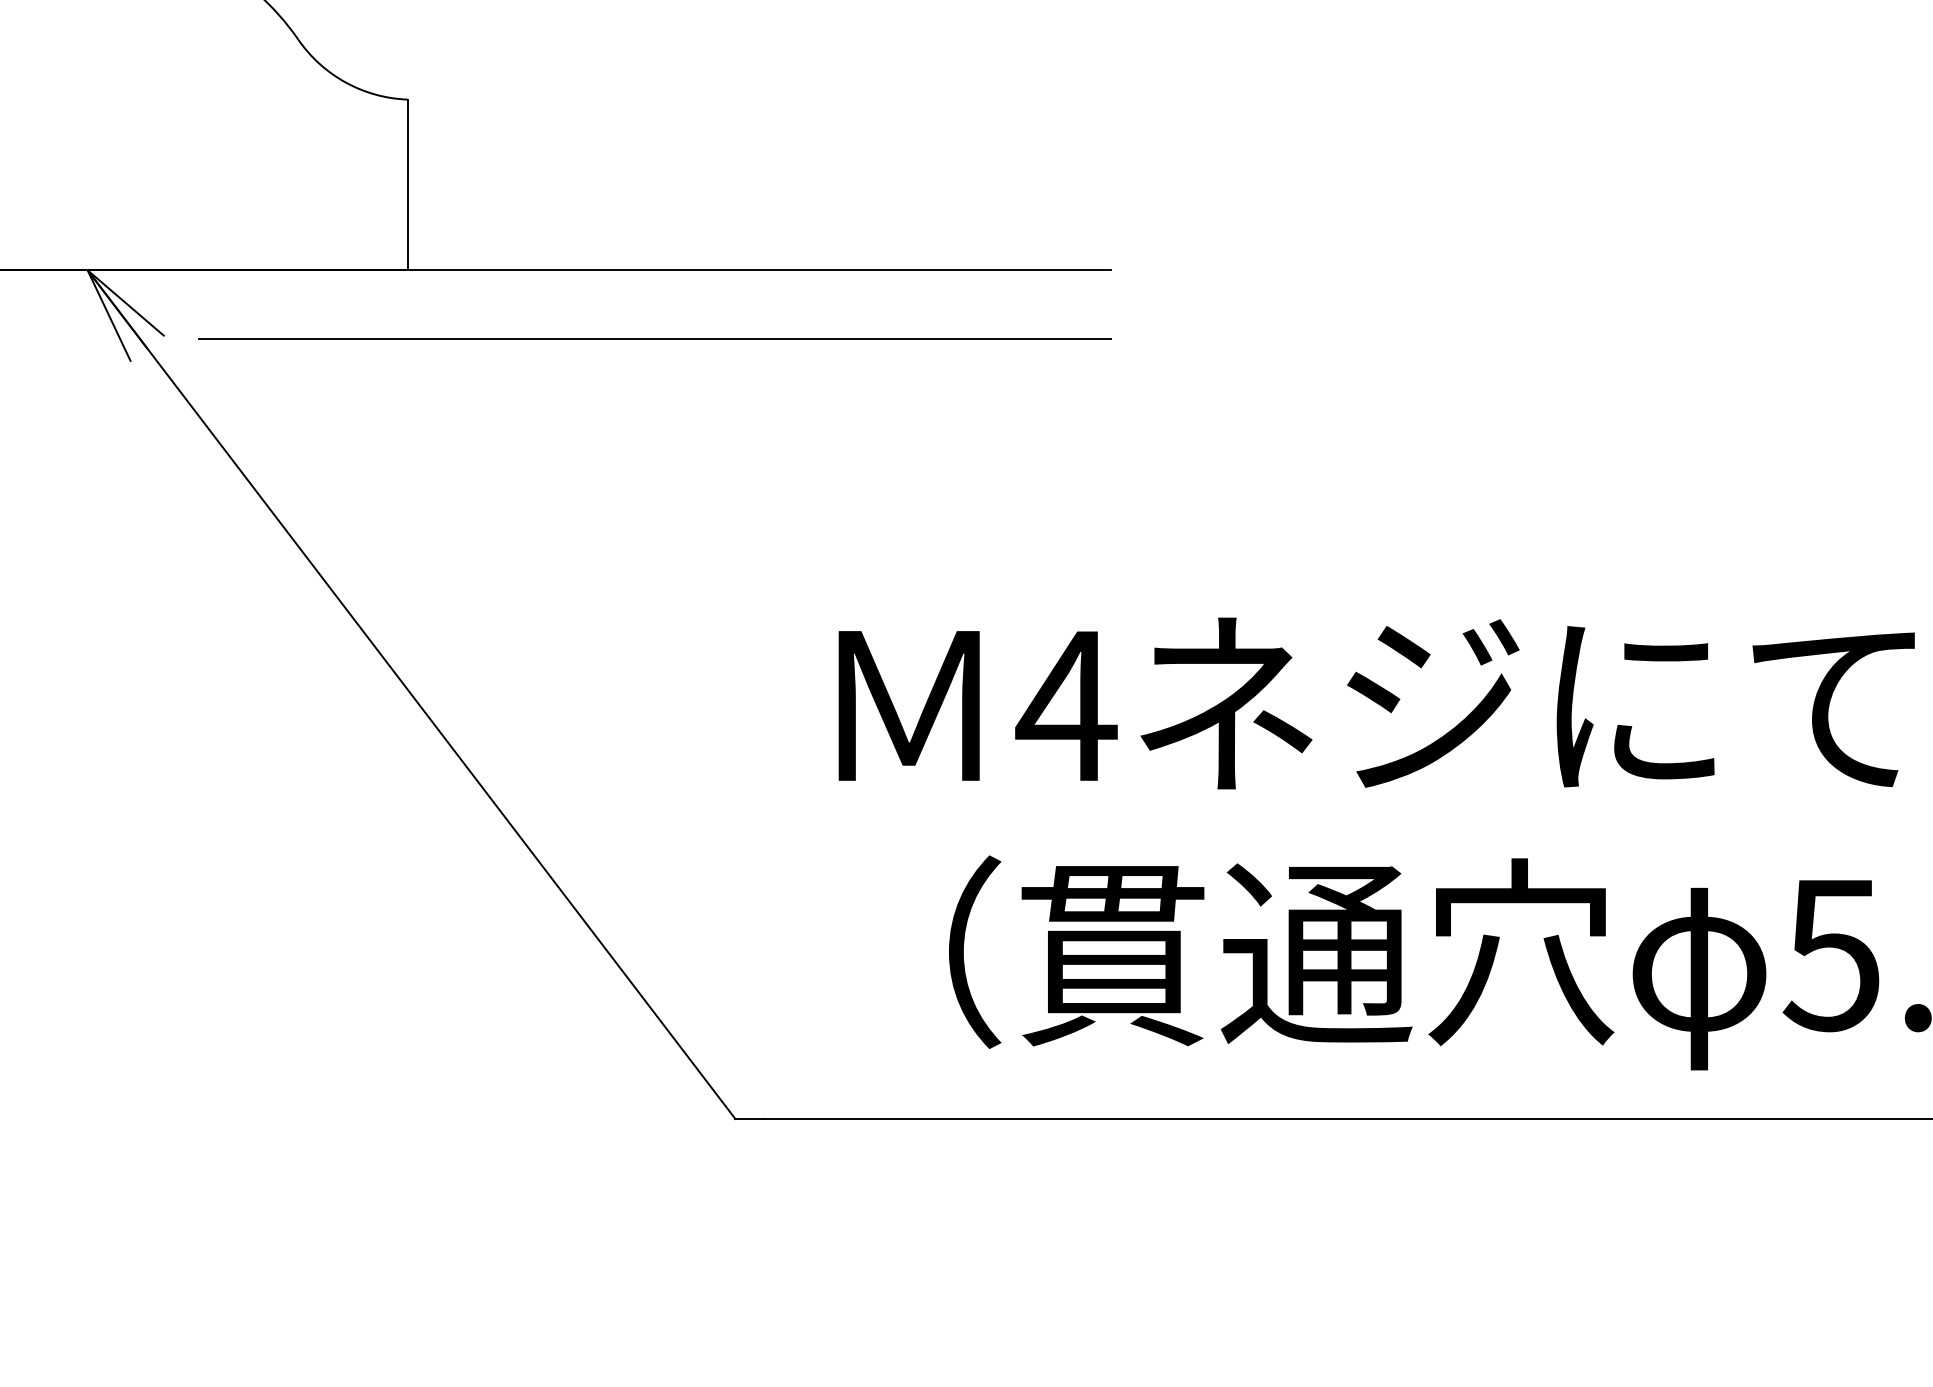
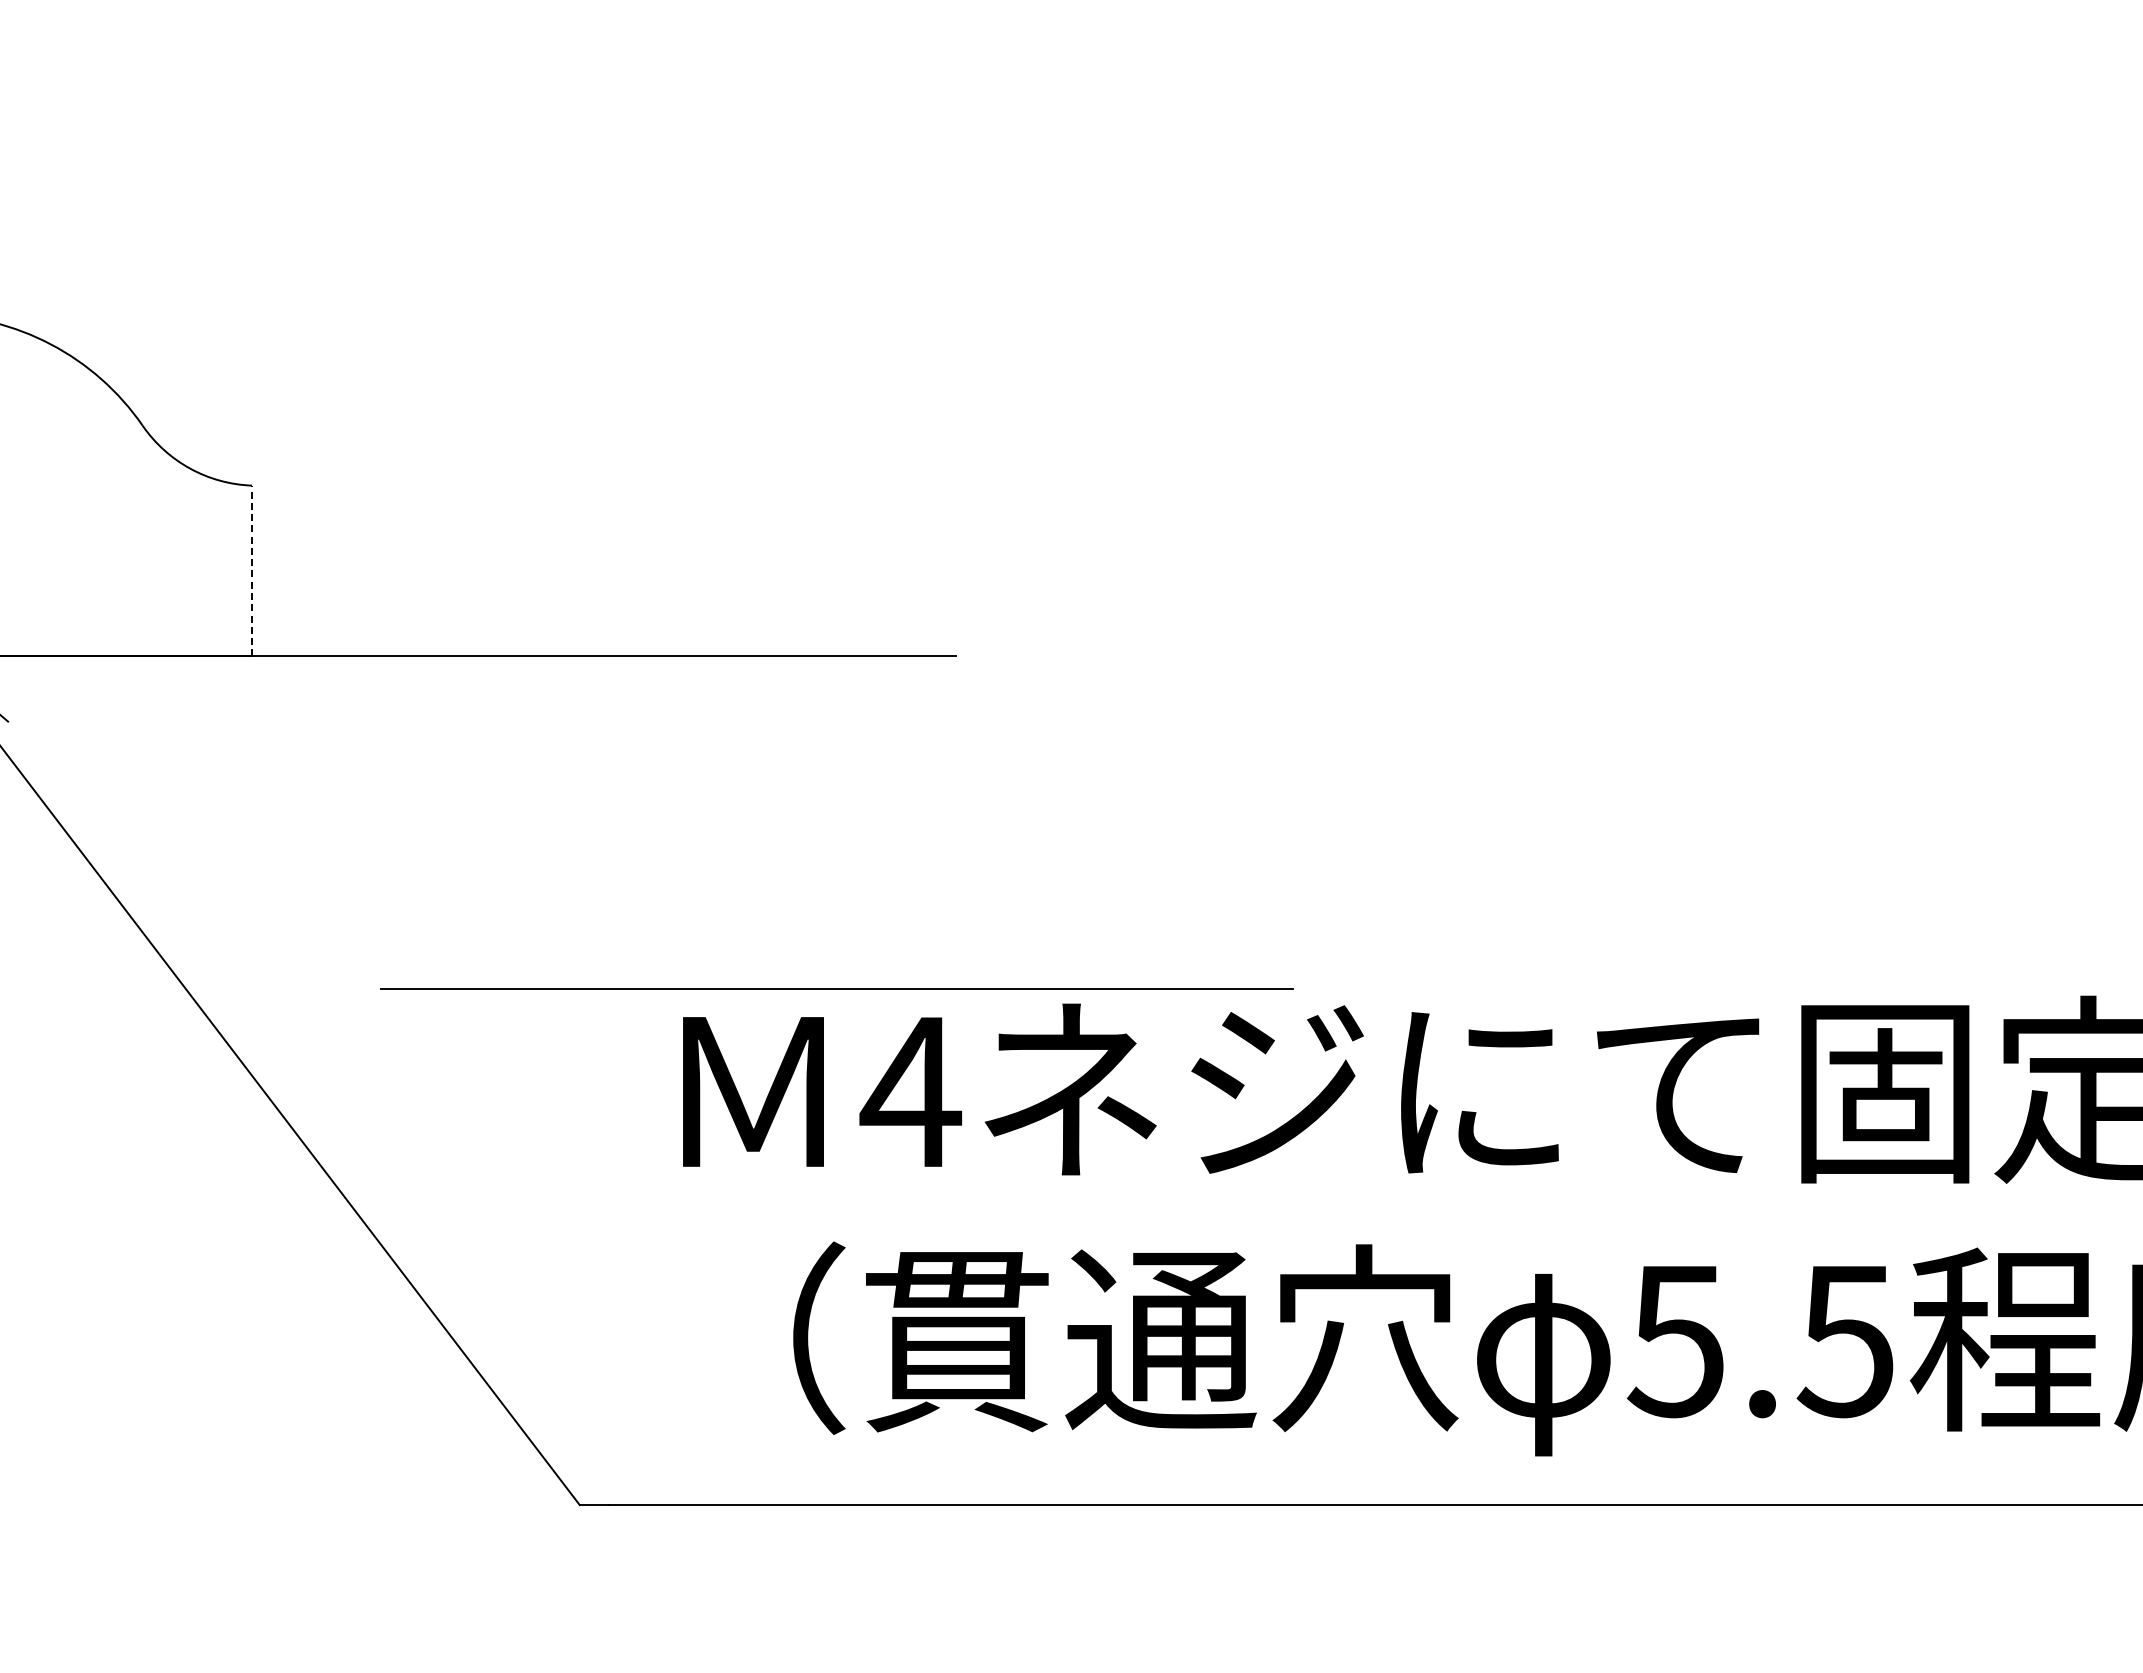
line: (407, 184) -> (251, 570), solid -> dashed
line: (655, 338) -> (836, 988), moved

